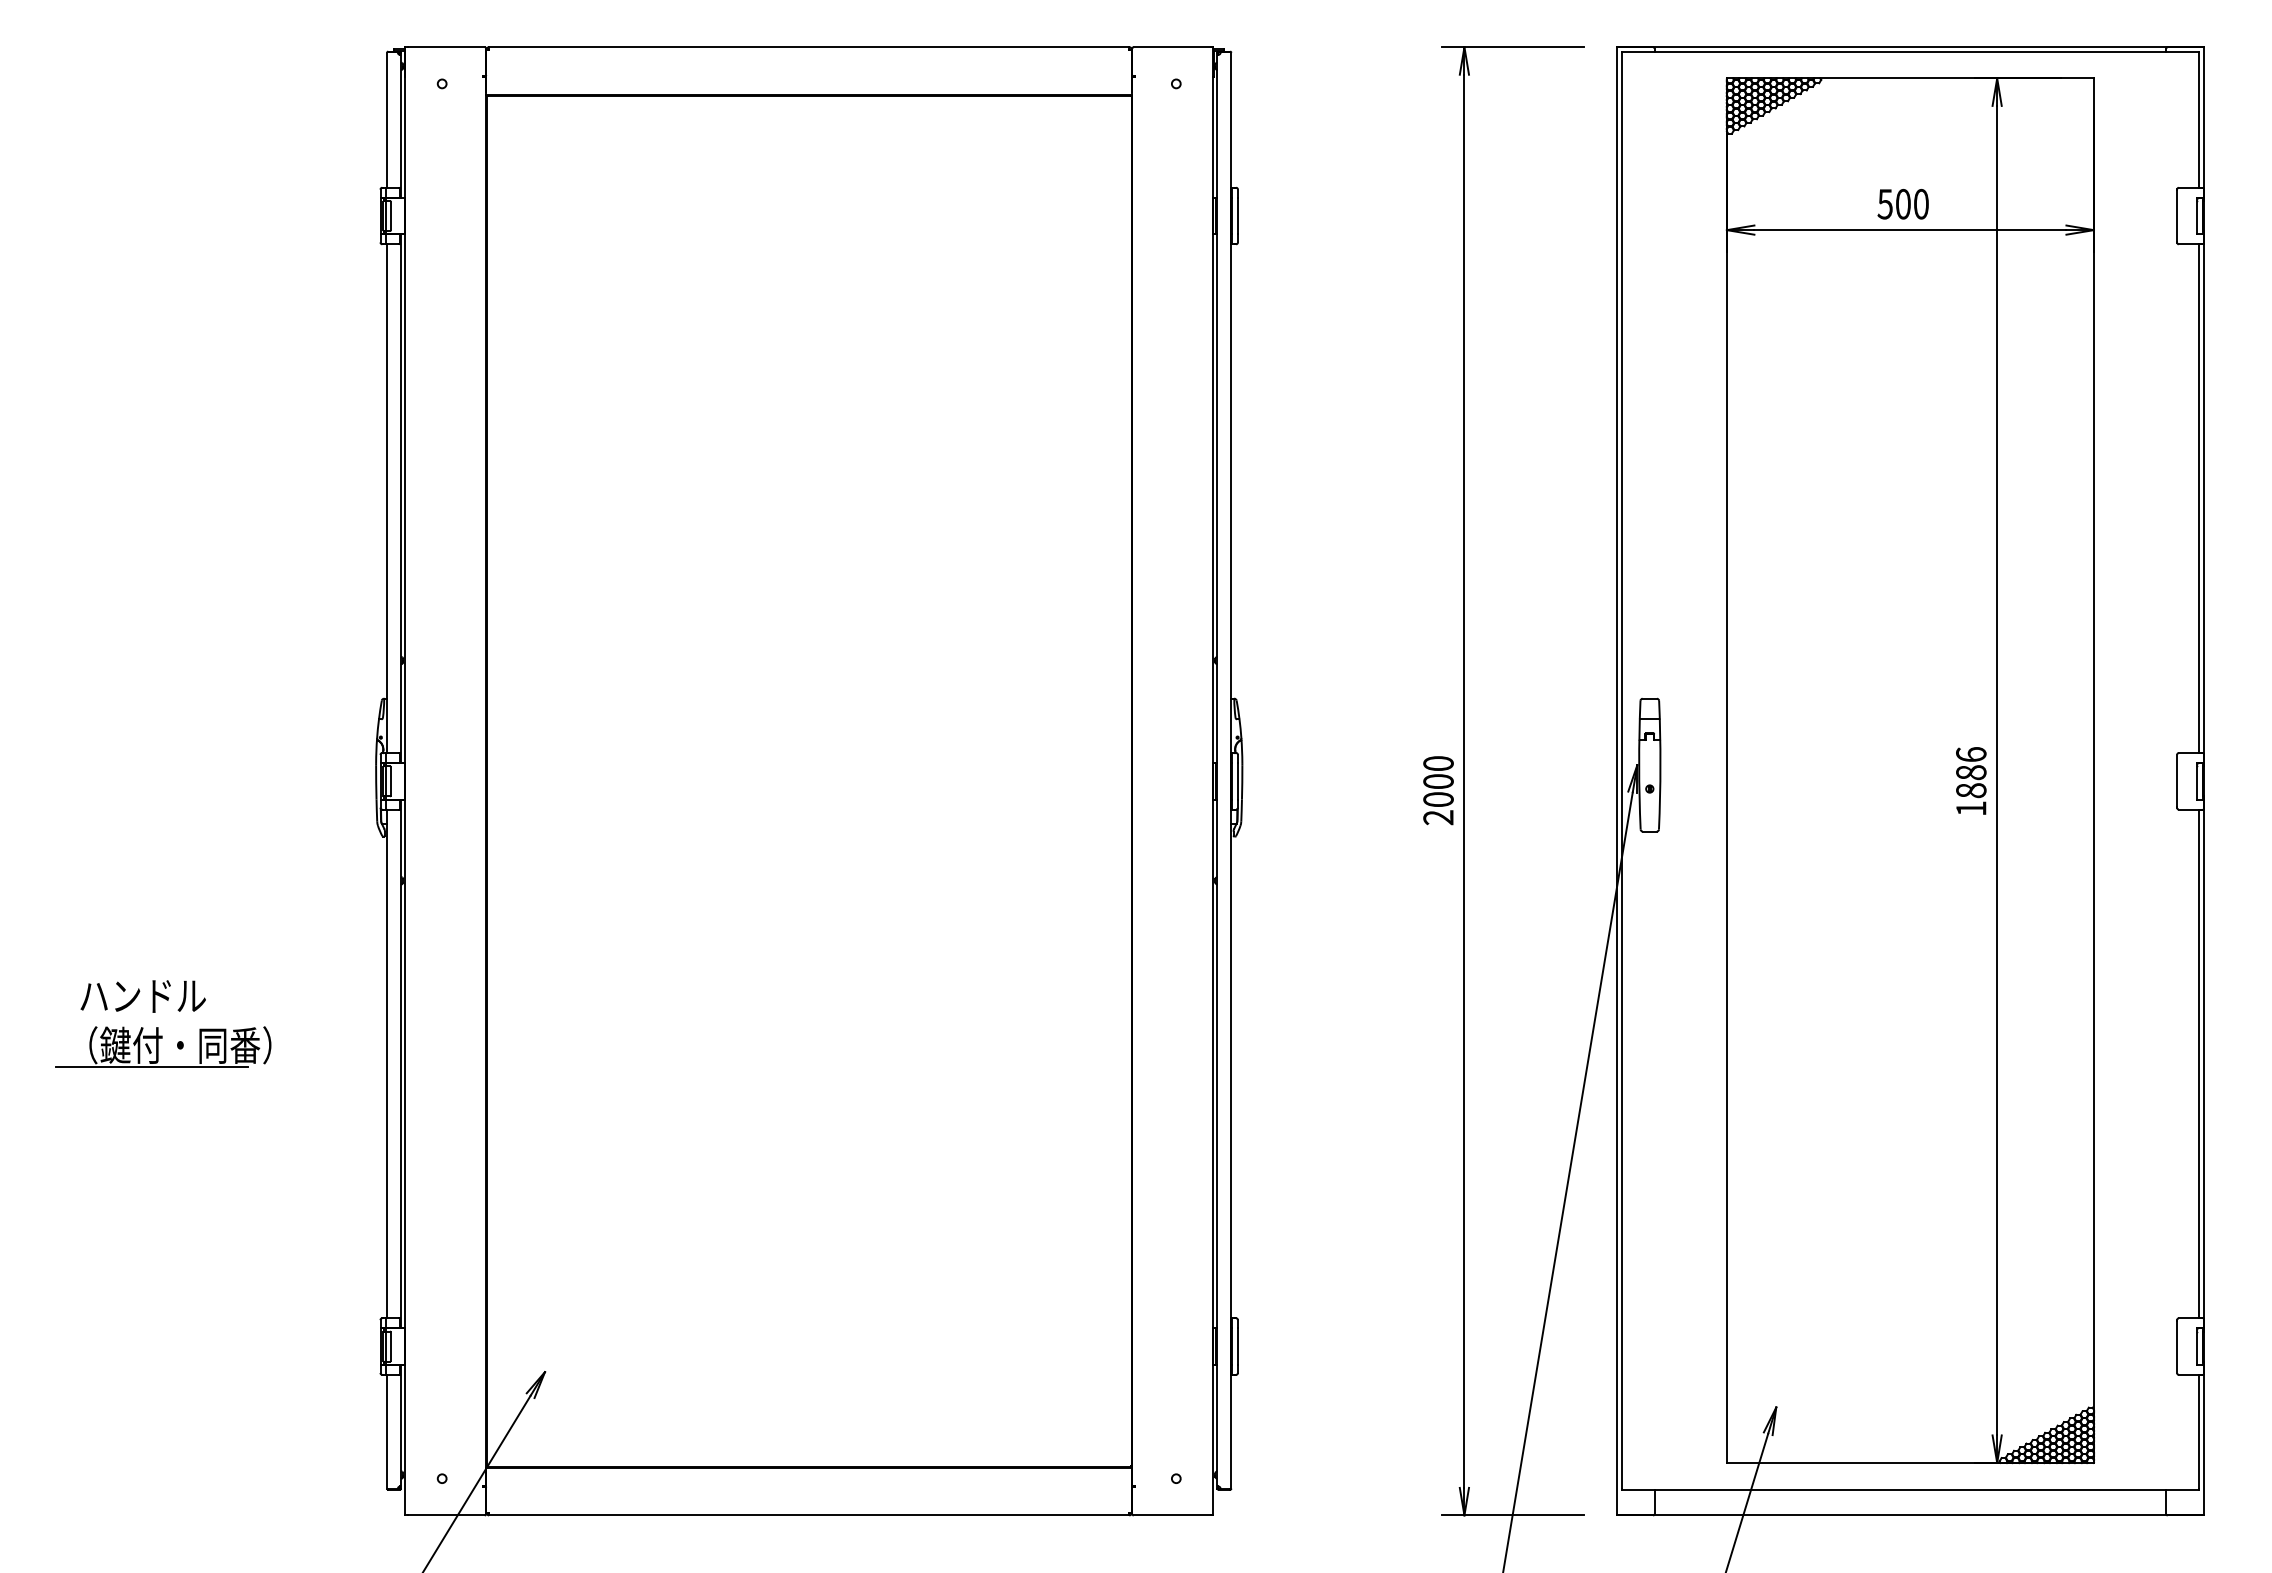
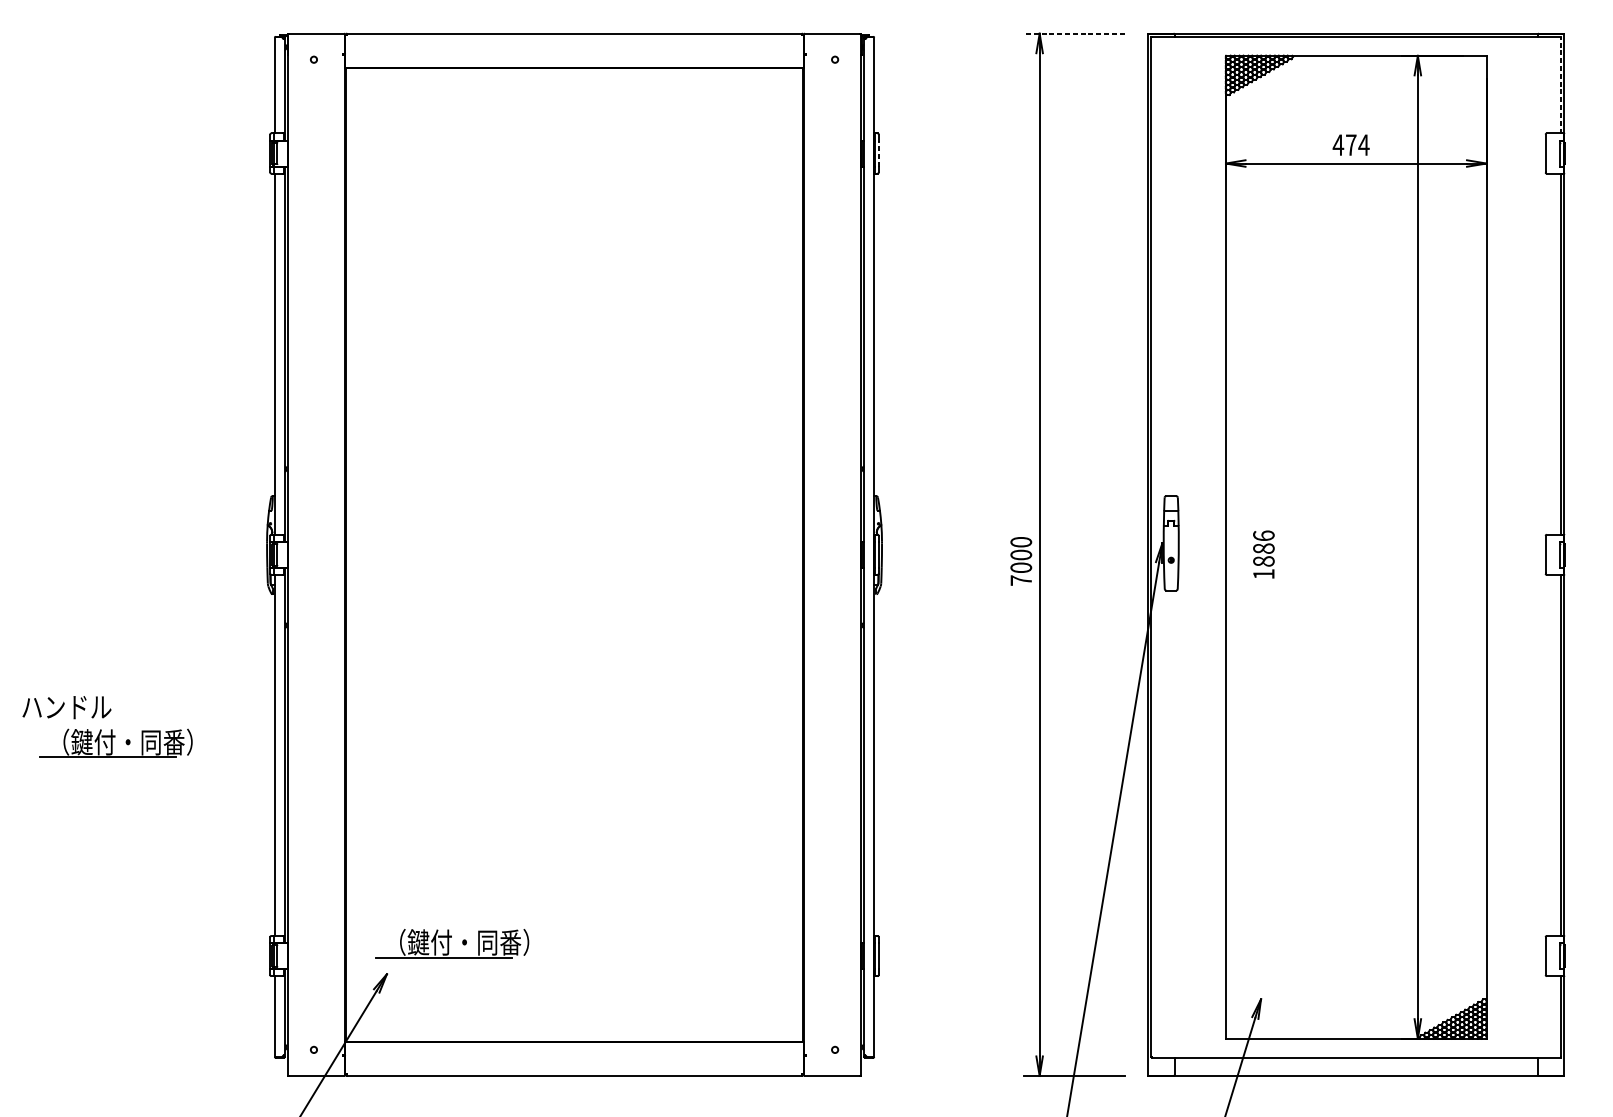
line: (1513, 47) -> (1074, 33), solid -> dashed
line: (2199, 120) -> (1561, 85), solid -> dashed
text: (1903, 203) -> (1351, 144), 500 -> 474
line: (1237, 215) -> (878, 153), solid -> dashed
text: (1971, 780) -> (1264, 554), moved
text: (1438, 817) -> (1021, 580), 2000 -> 7000
text: (142, 996) -> (66, 707), moved
part: (637, 1328) -> (452, 943), added

